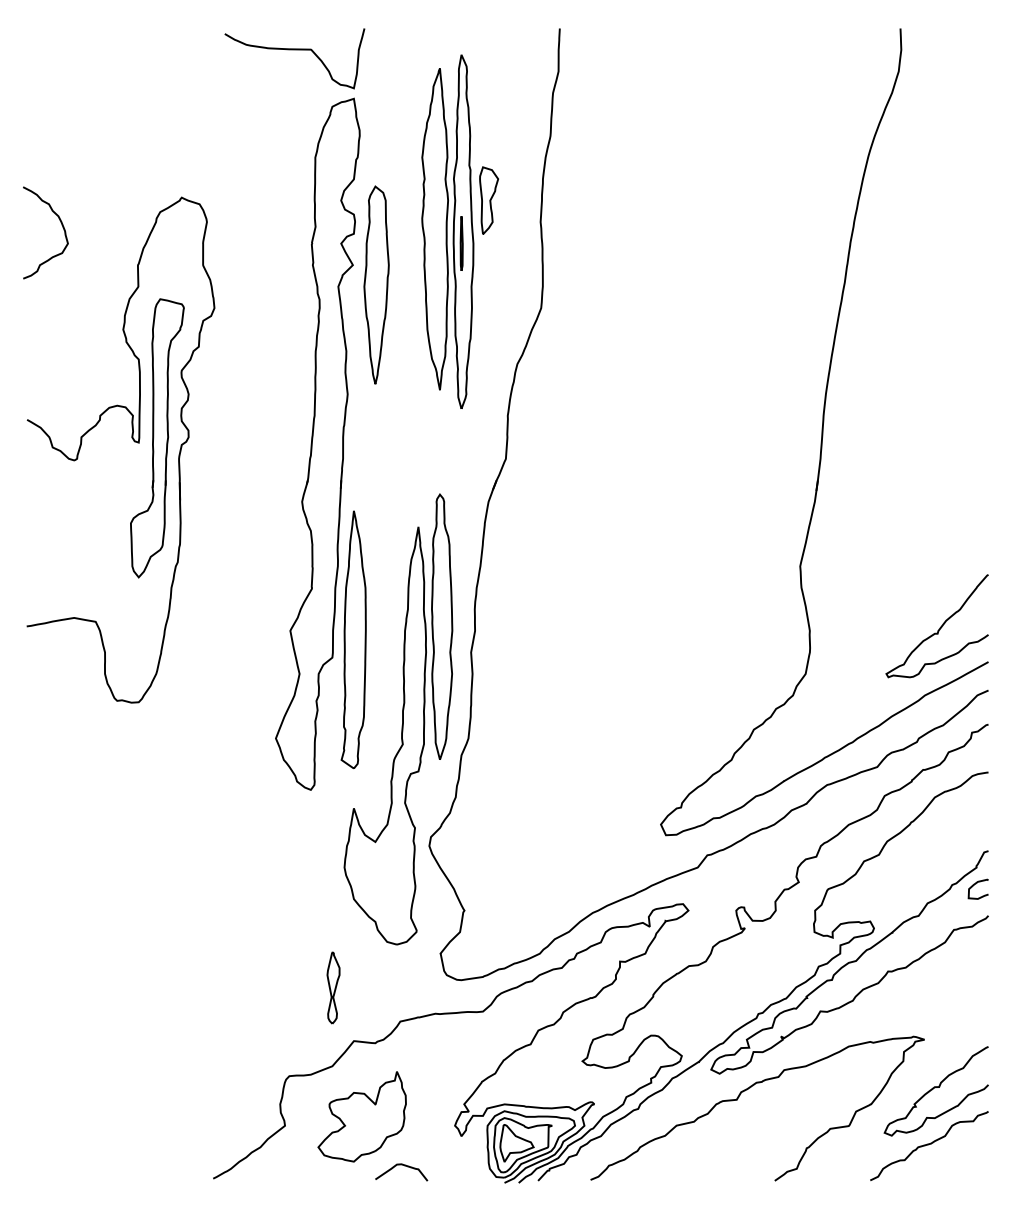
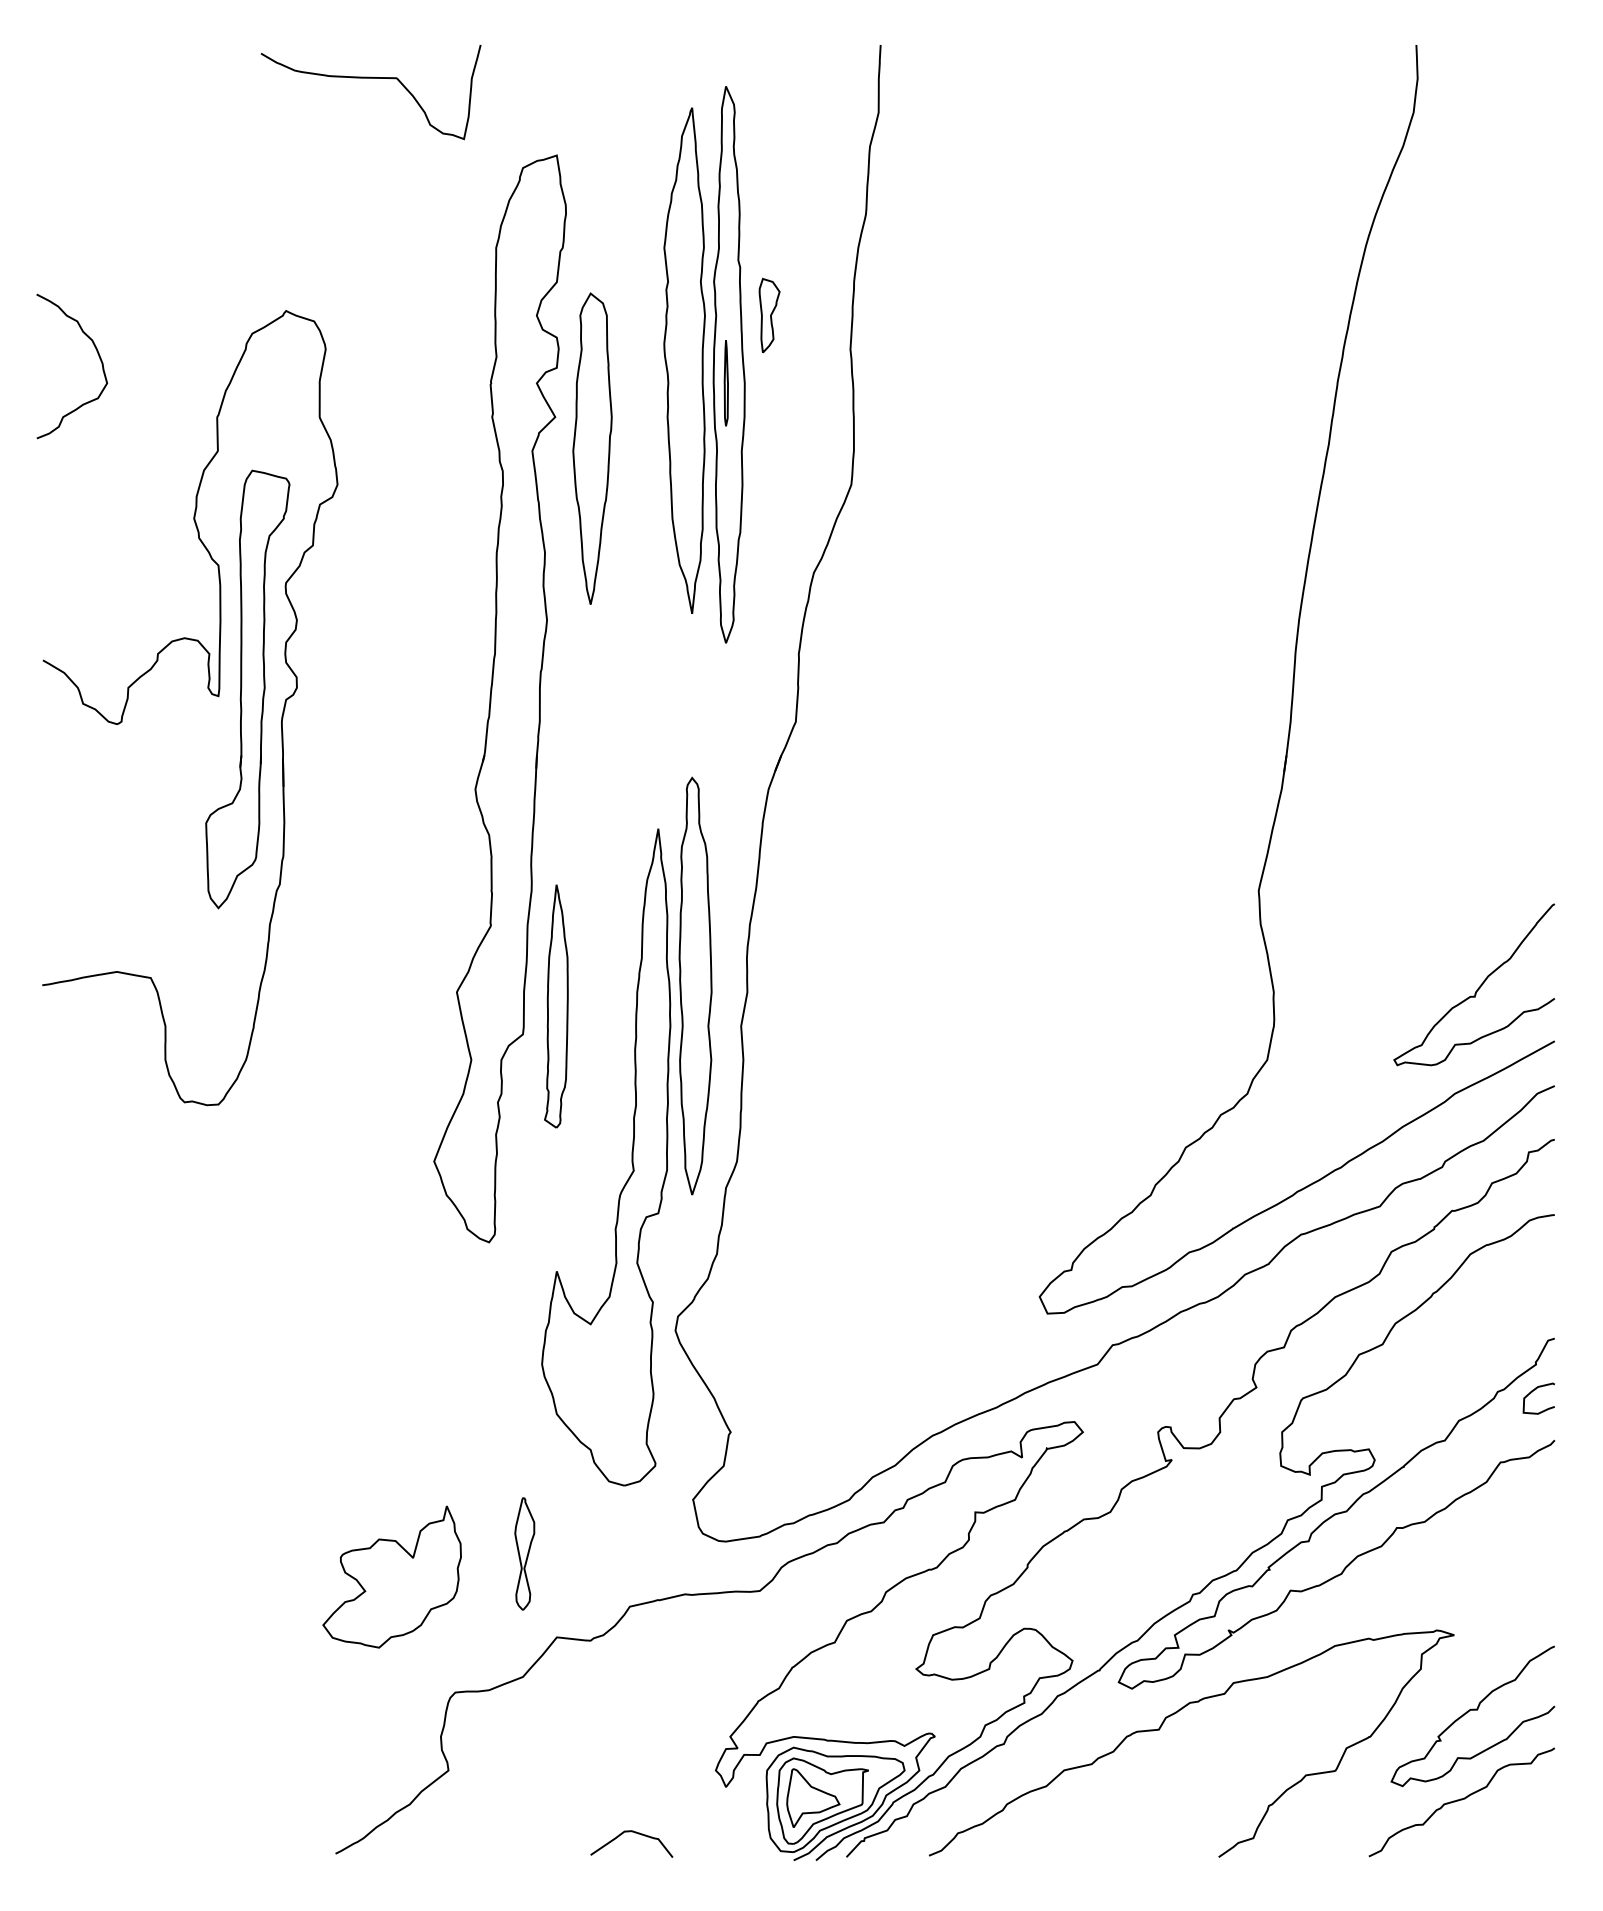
curve: (294, 50) -> (370, 79), moved
part: (489, 200) -> (770, 315), size x0.7
part: (353, 639) -> (556, 1005), size x0.6
part: (361, 1116) -> (391, 1576), moved

